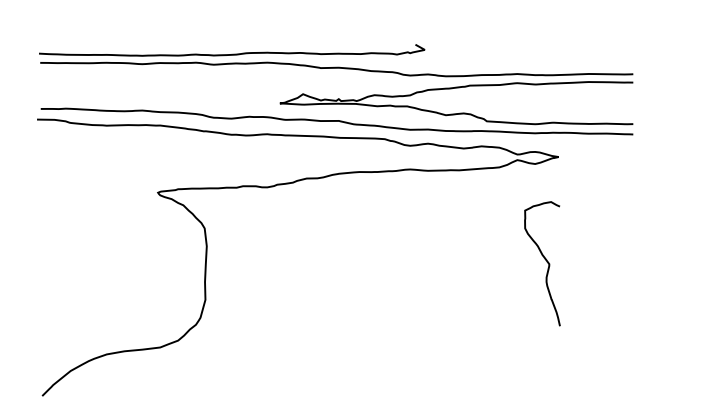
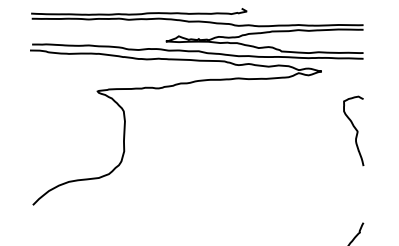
curve: (545, 262) -> (355, 130), moved

